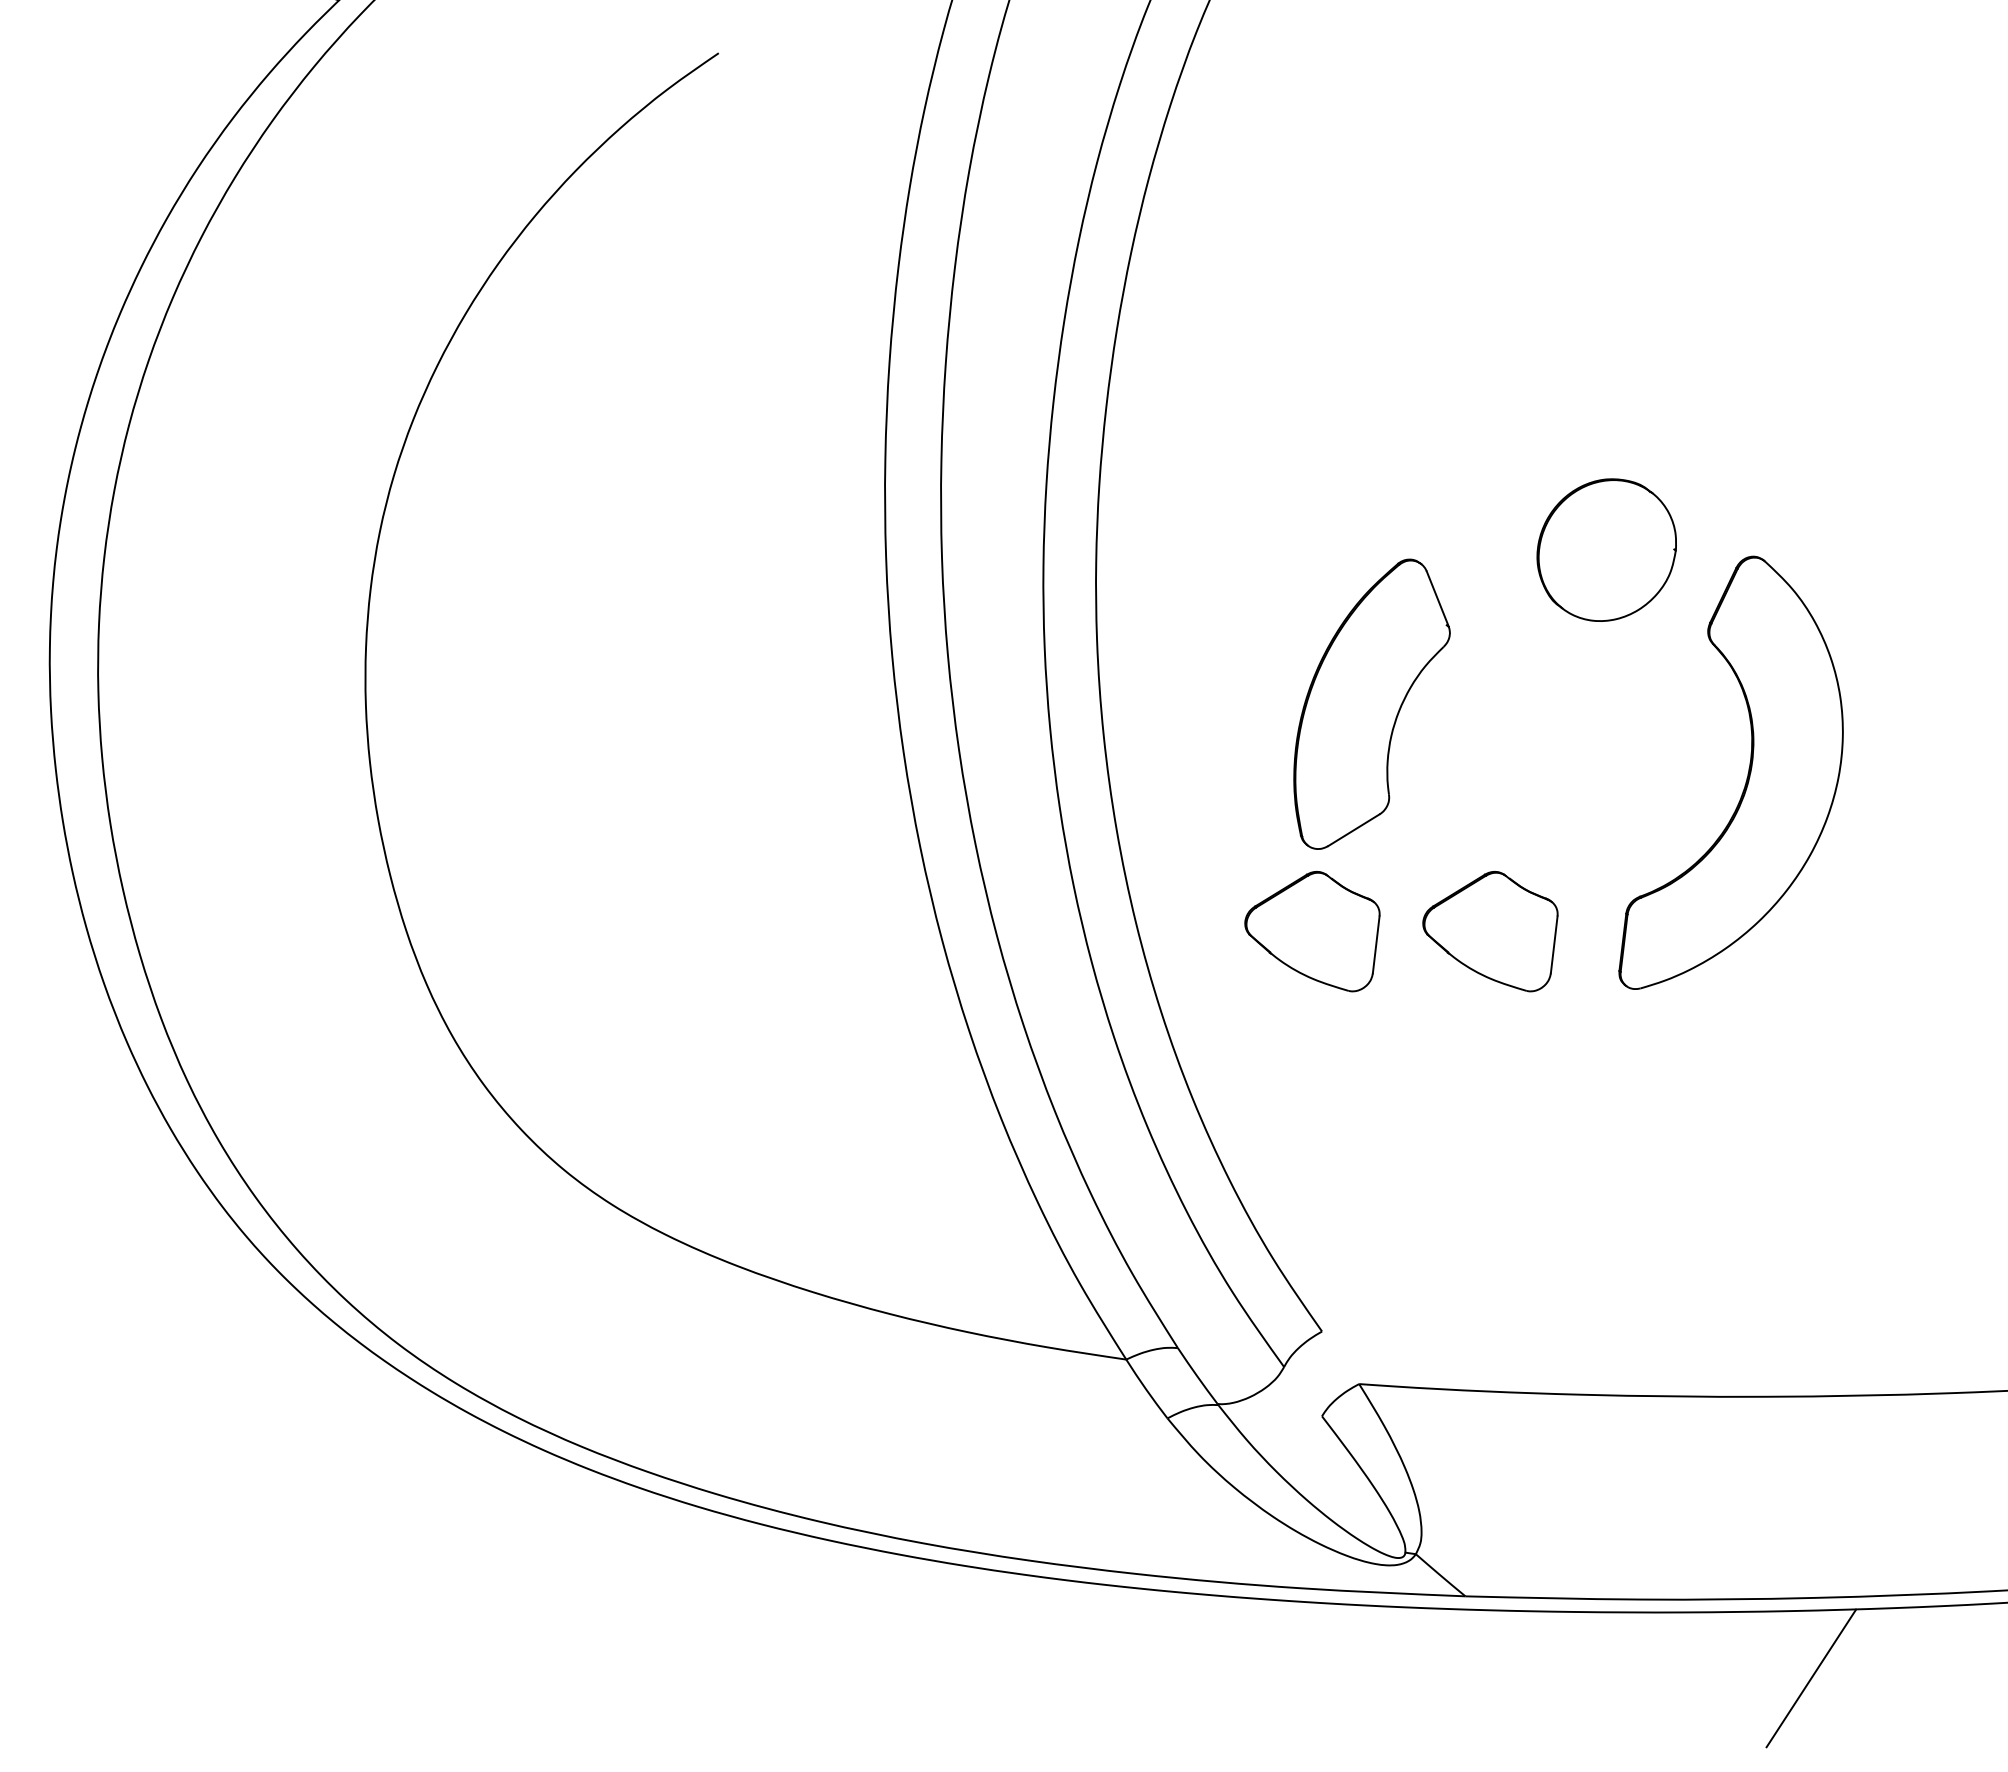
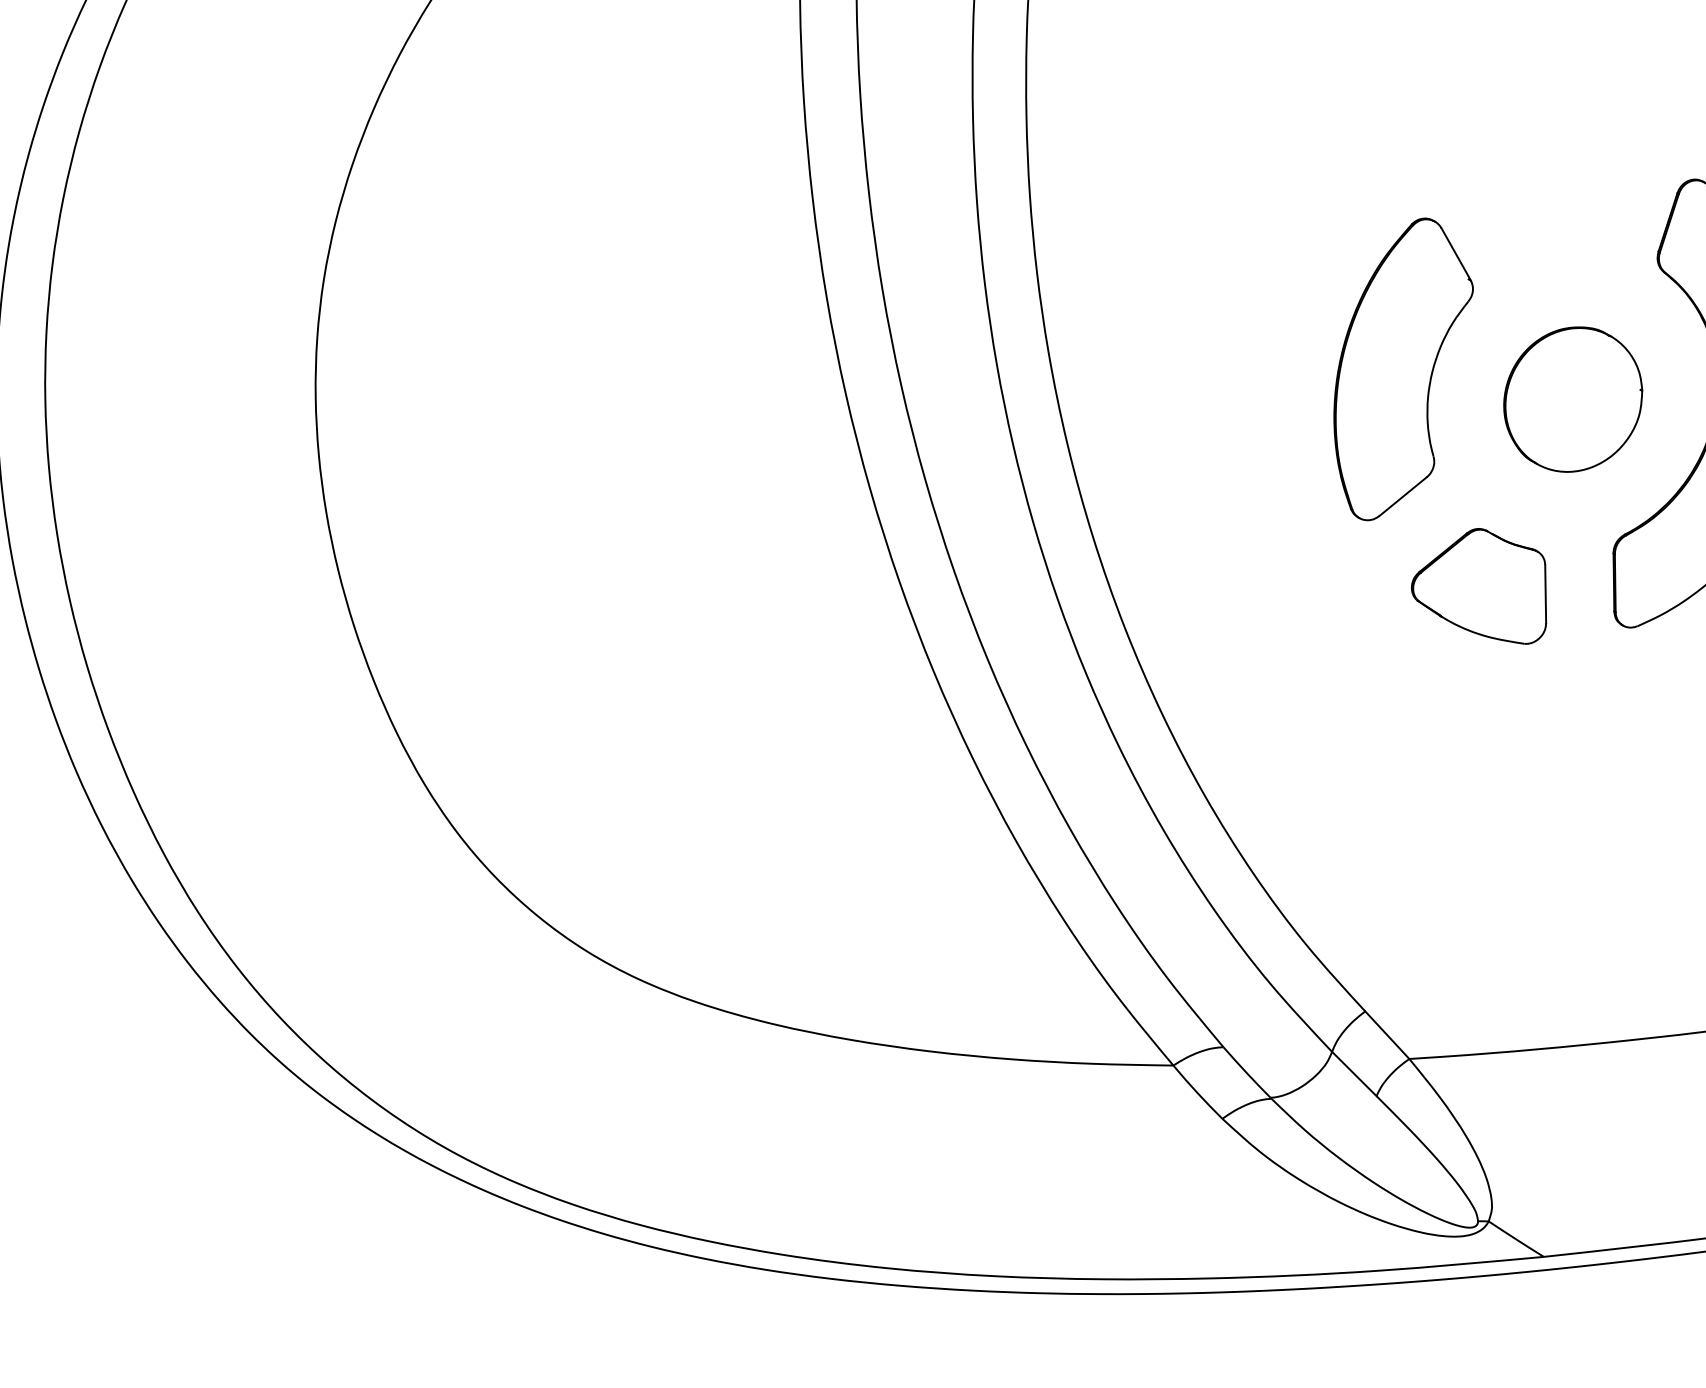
part: (1606, 549) -> (1572, 398), moved
part: (1371, 703) -> (1403, 367), moved
part: (1312, 931) -> (1302, 612), removed
line: (1340, 1357) -> (1387, 1034), added
line: (1303, 1391) -> (1354, 1073), added

